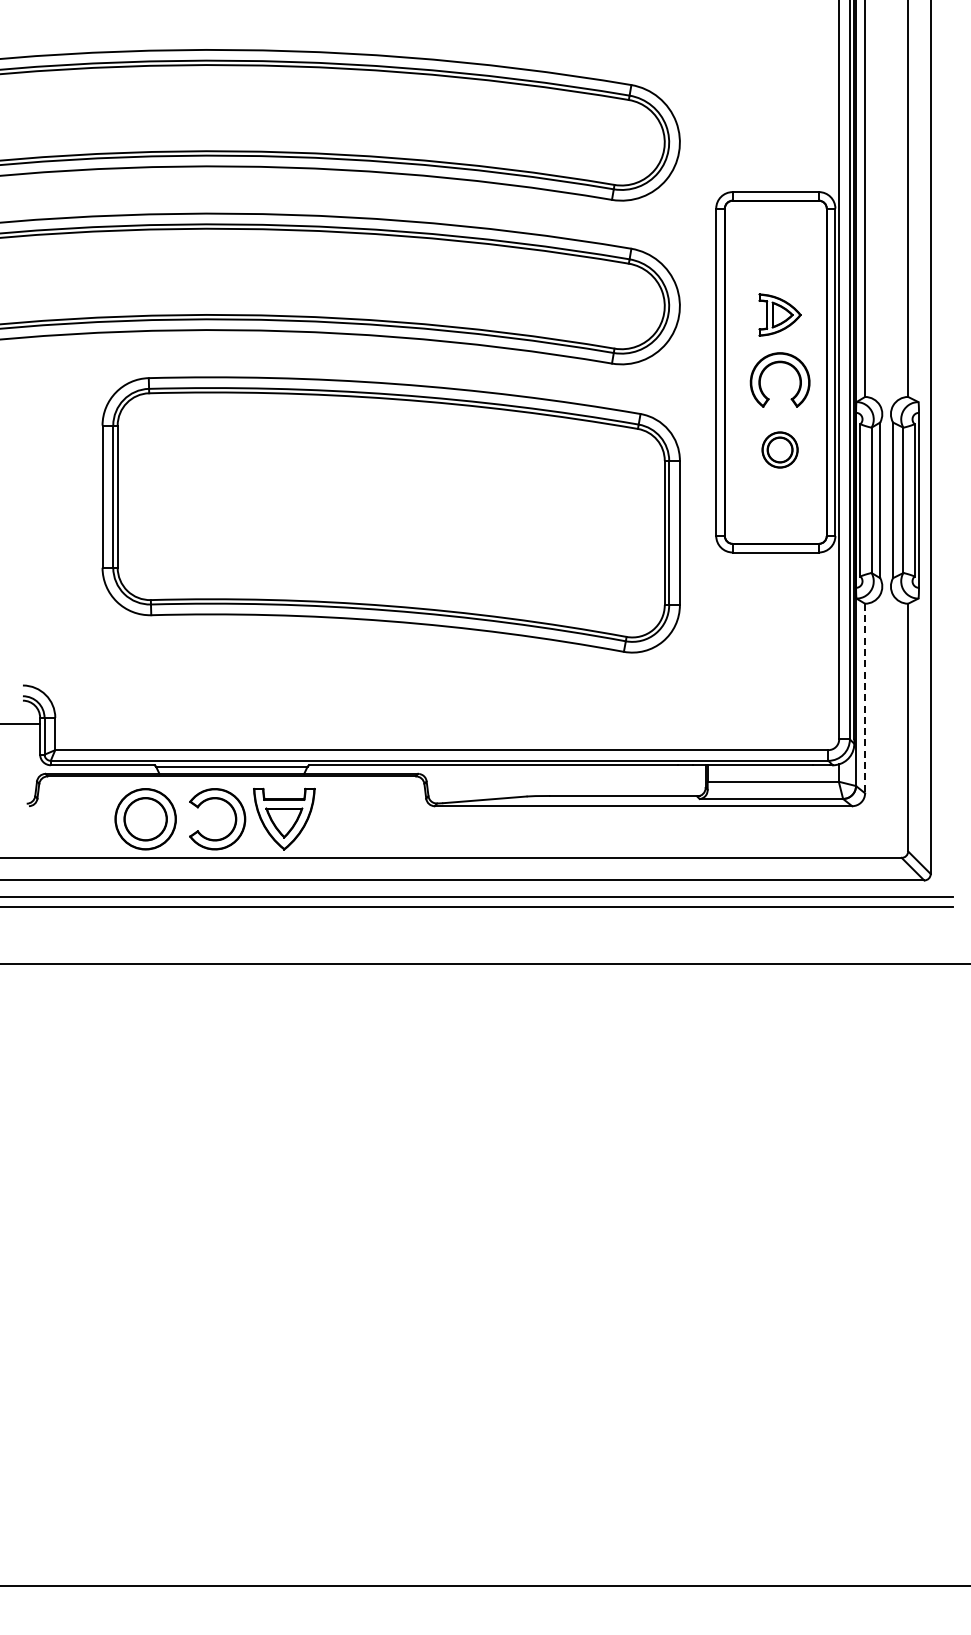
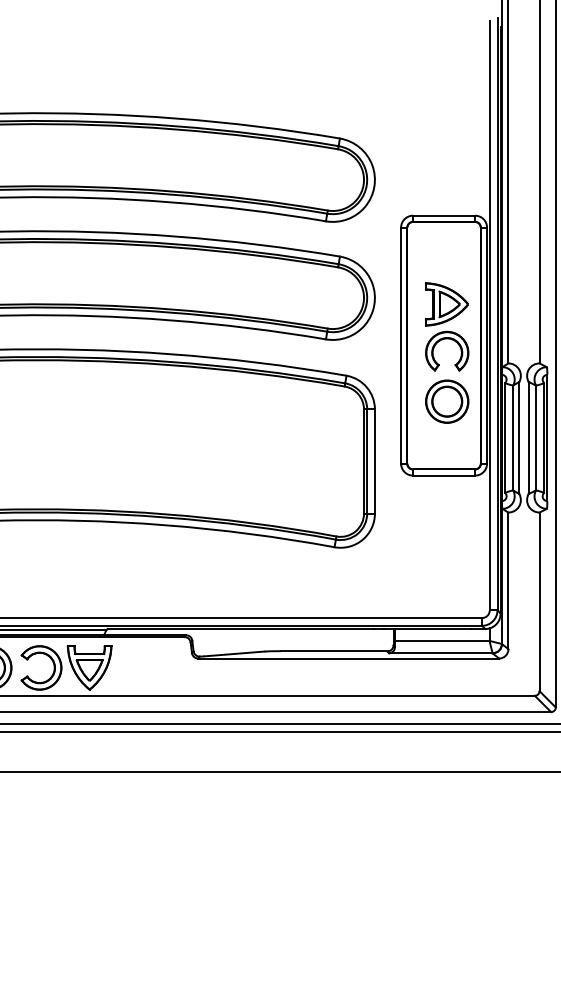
part: (779, 314) -> (446, 303), size x1.43
part: (779, 449) -> (446, 401), size x1.67
line: (865, 698) -> (508, 580), dashed -> solid

